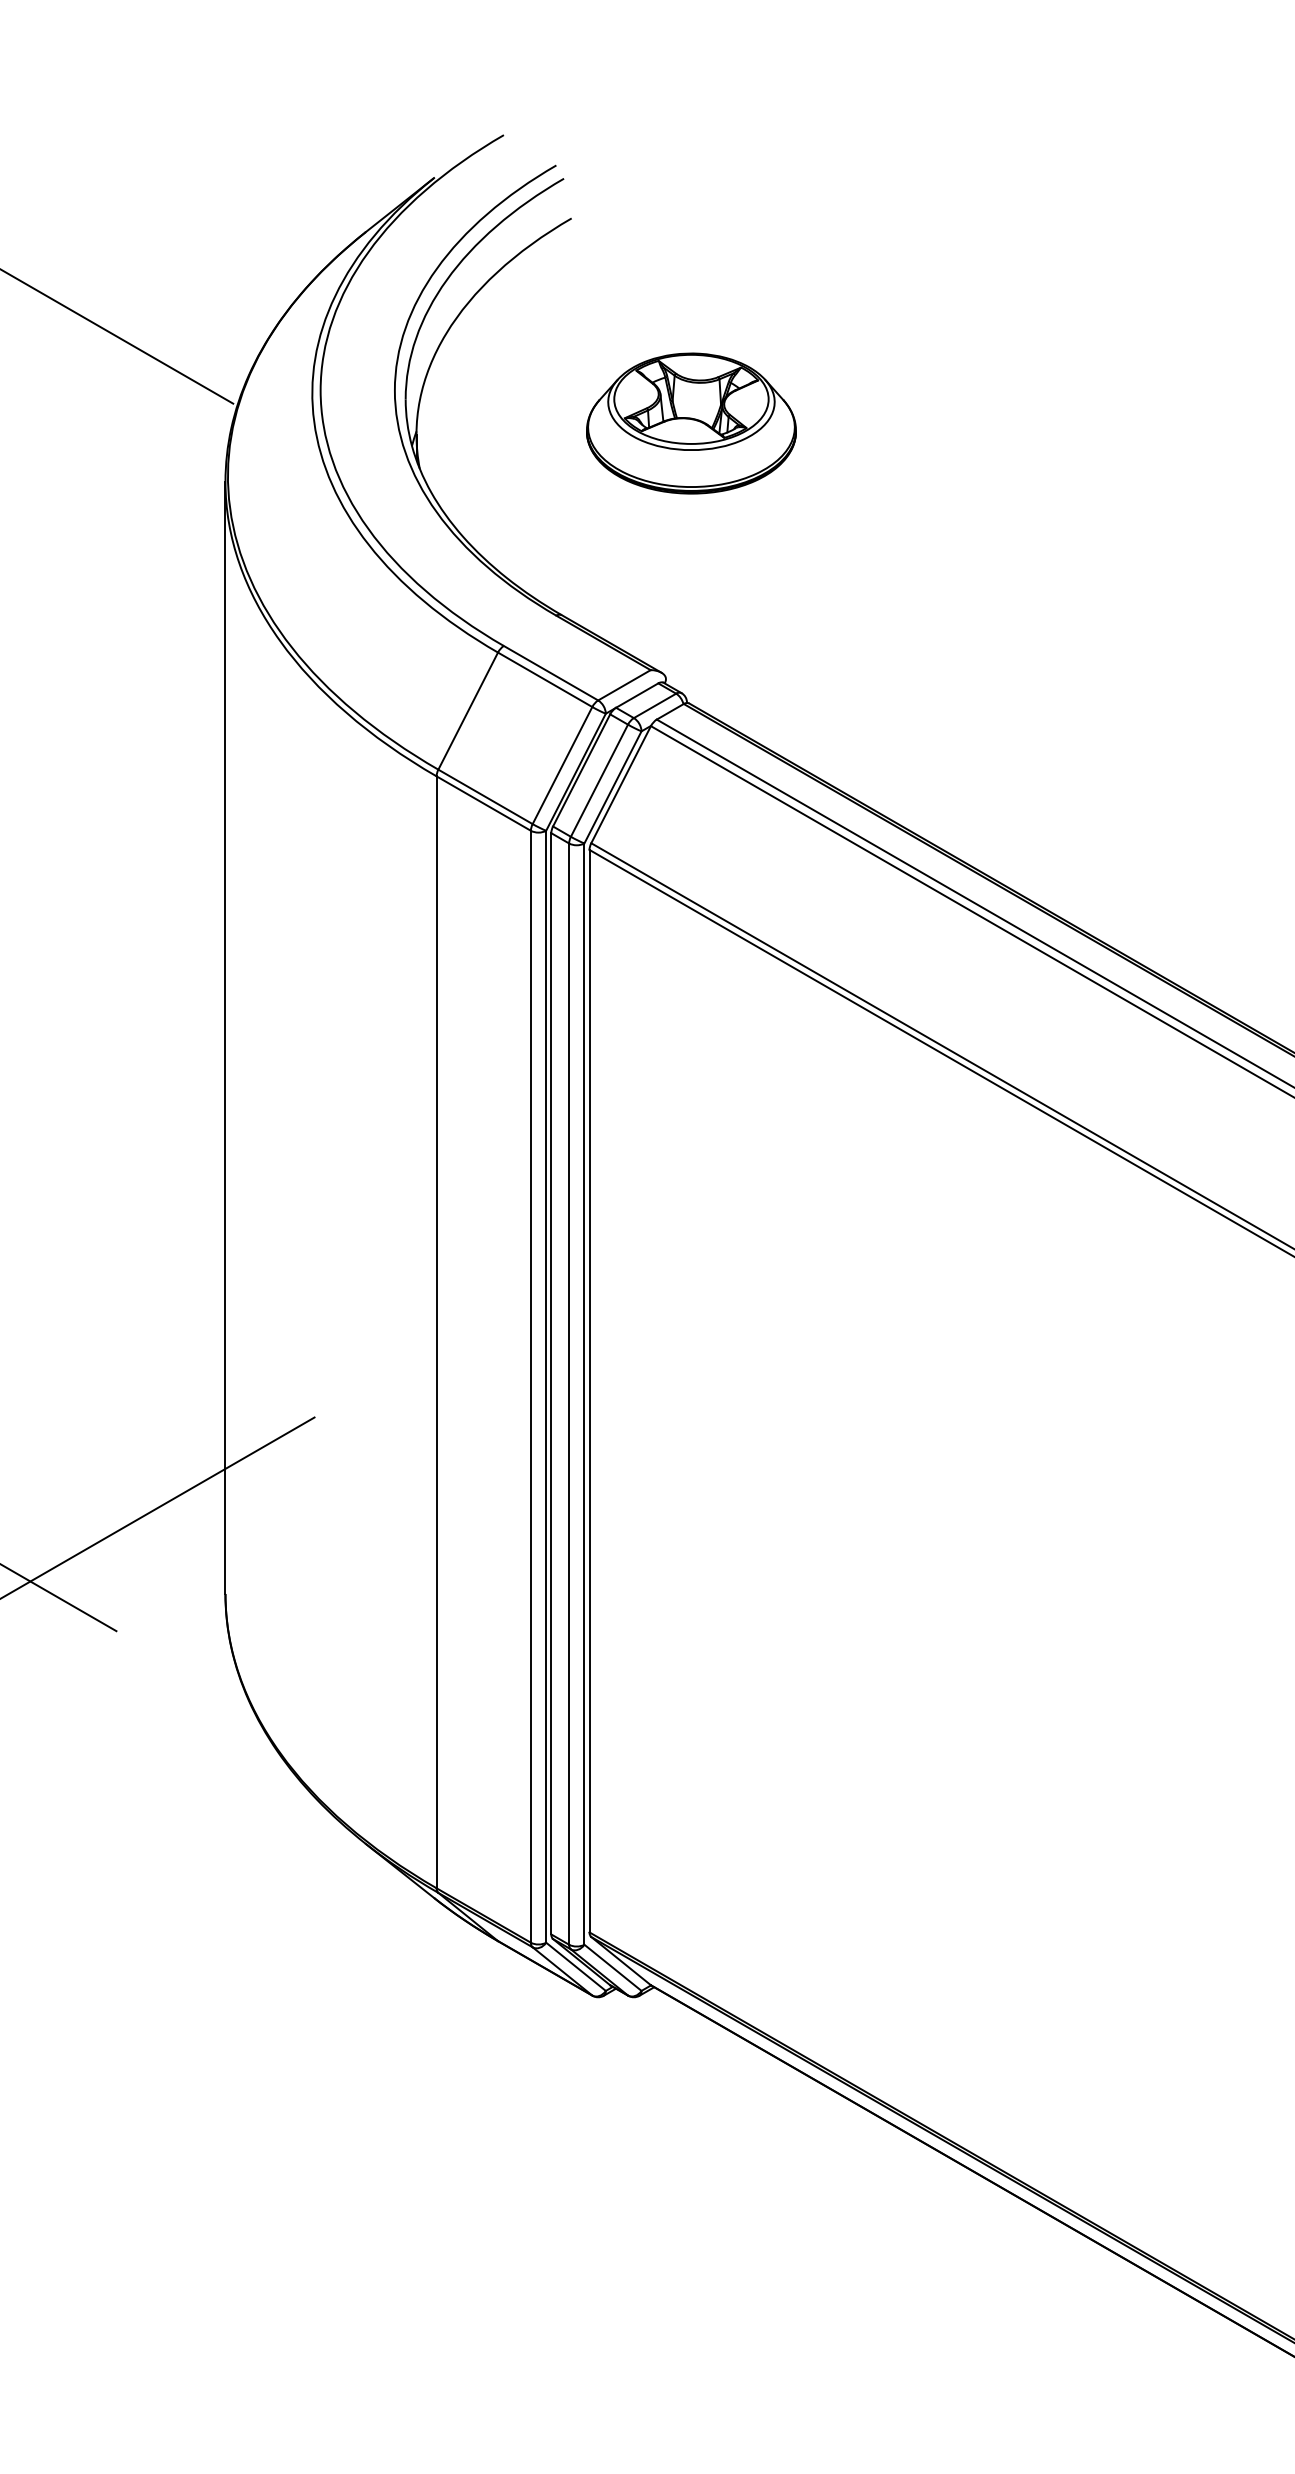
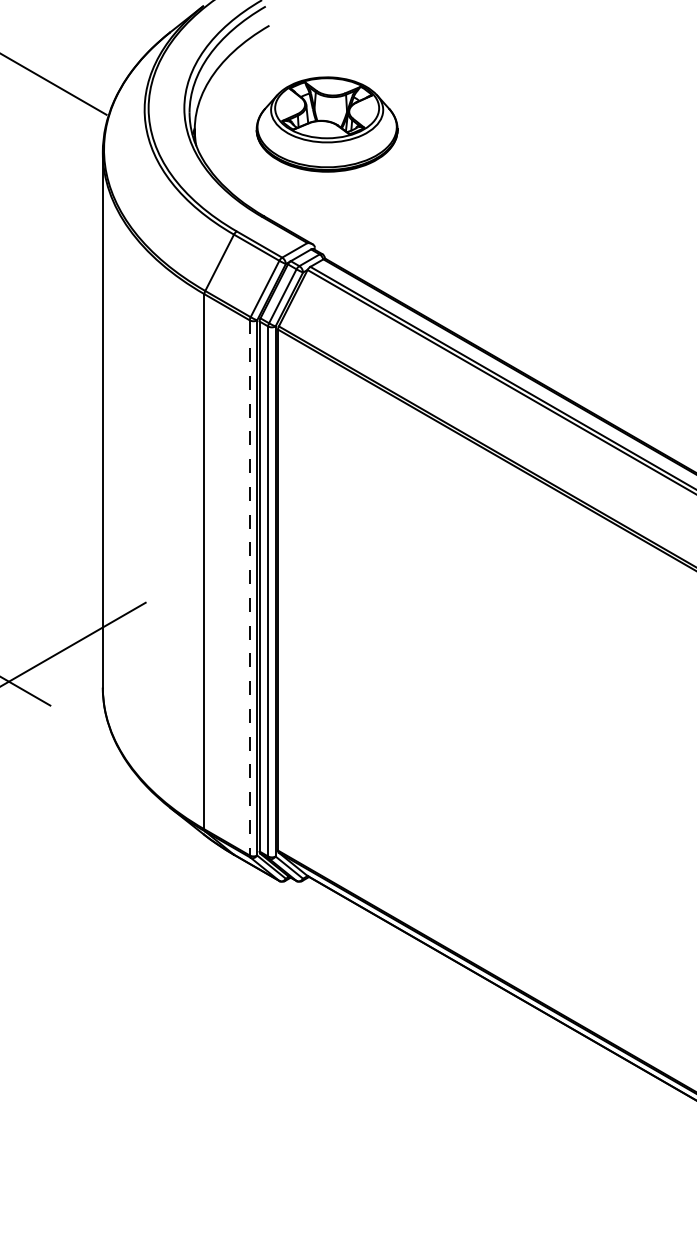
part: (690, 421) -> (326, 123), size x1.4
line: (530, 1385) -> (249, 587), solid -> dashed

